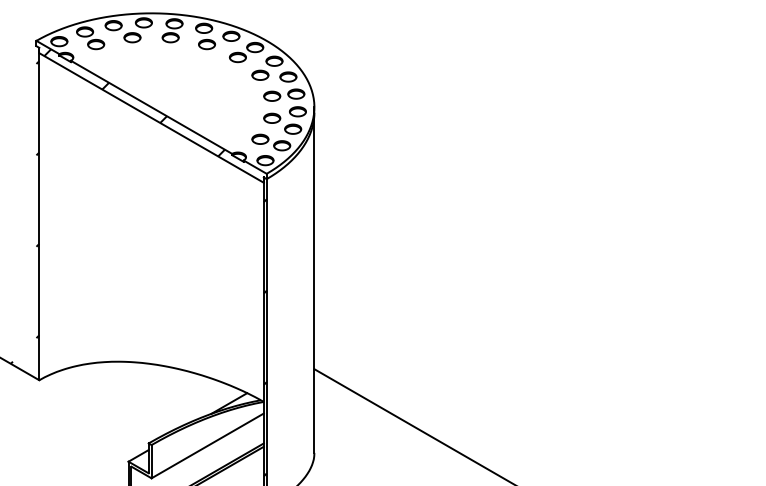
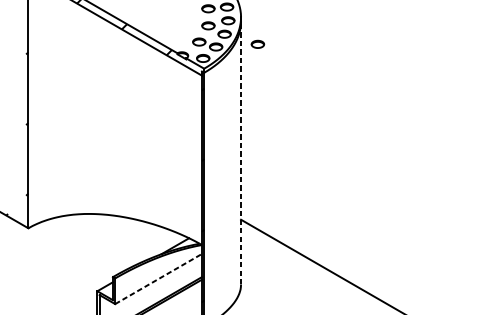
part: (336, 141) -> (258, 43), added
line: (314, 282) -> (241, 152), solid -> dashed
line: (207, 445) -> (158, 278), solid -> dashed

